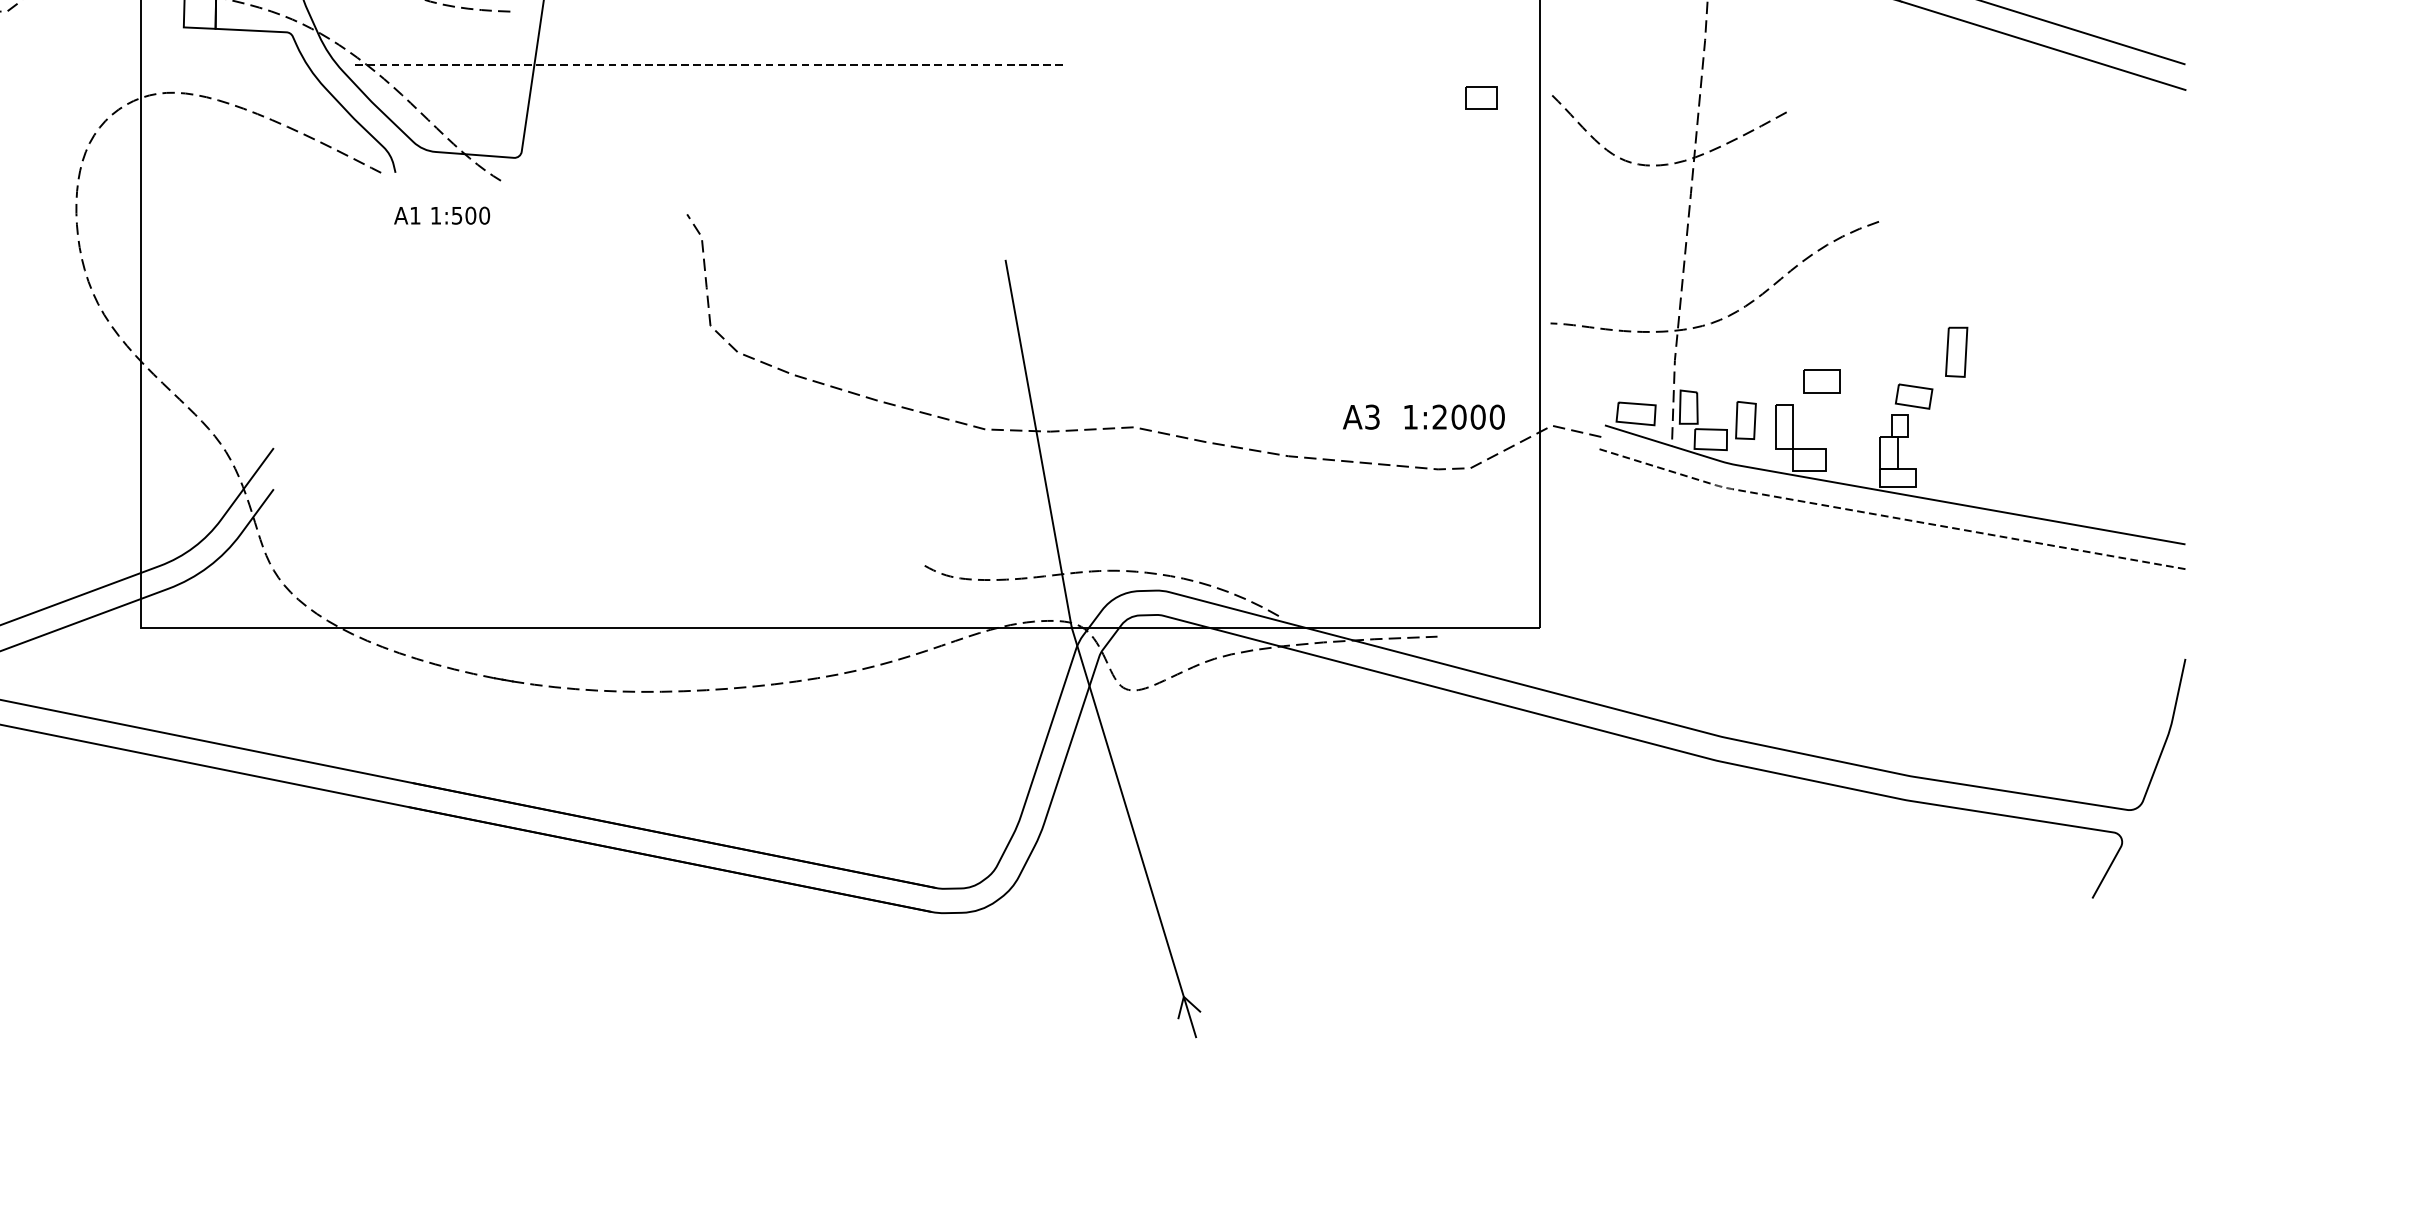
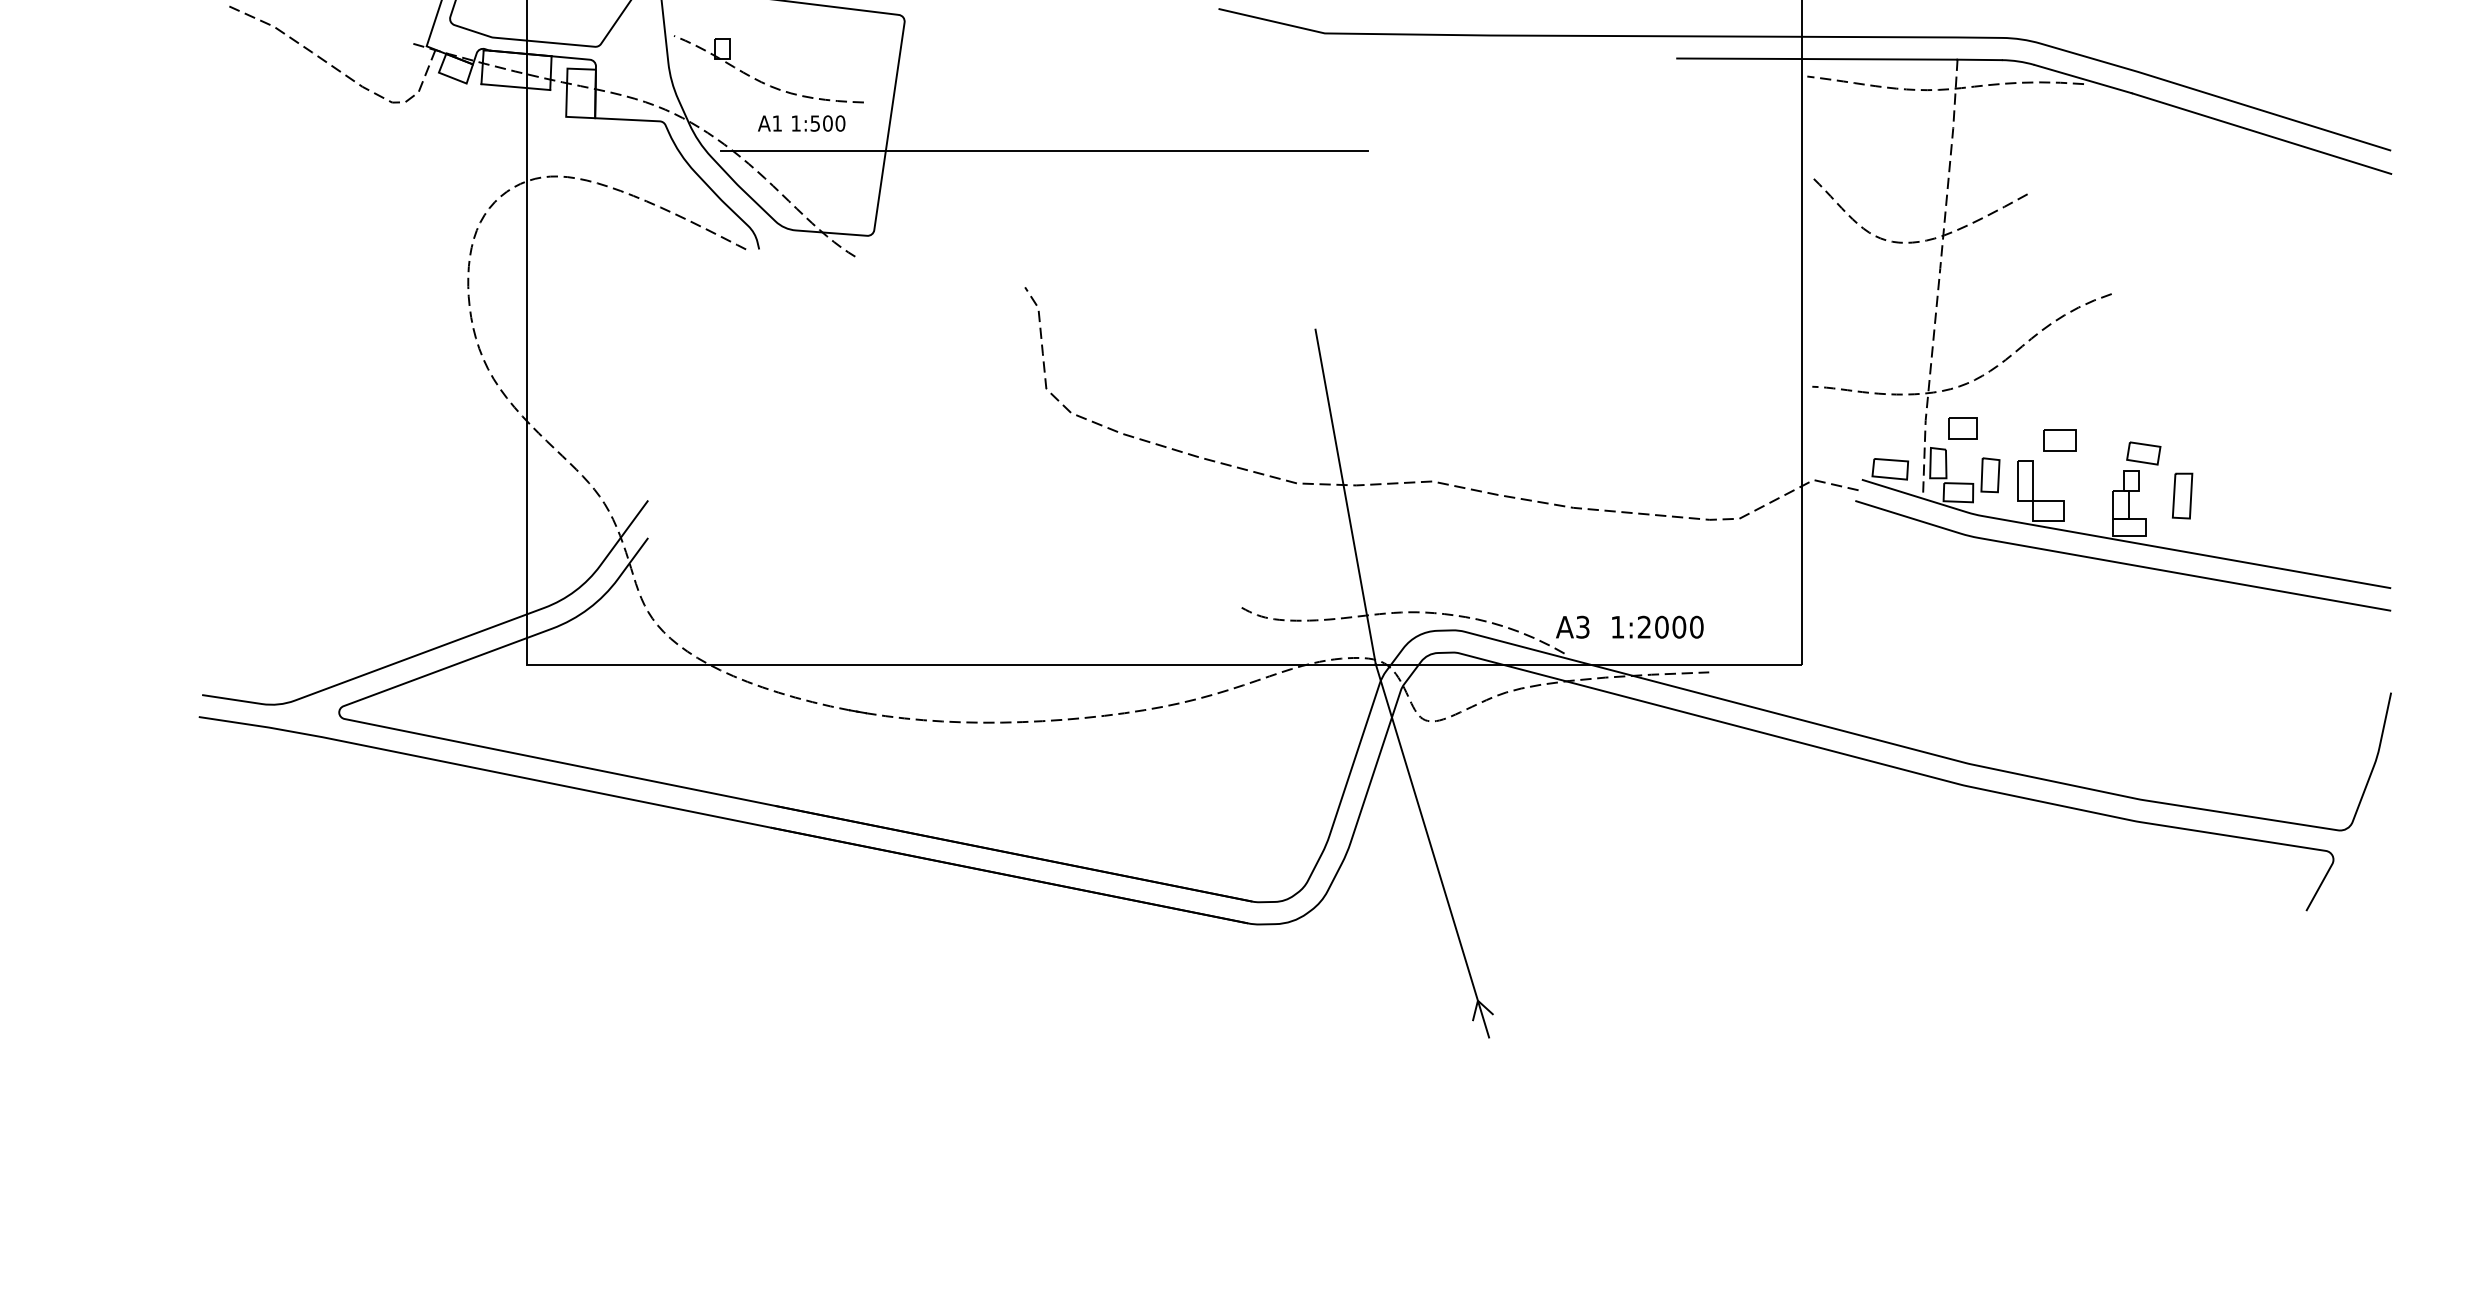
line: (707, 64) -> (1043, 150), dashed -> solid
part: (1480, 98) -> (1962, 428), moved
text: (441, 215) -> (801, 123), moved
part: (1956, 351) -> (2182, 495), moved
text: (1423, 416) -> (1629, 626), moved
line: (1885, 516) -> (2117, 562), dashed -> solid

